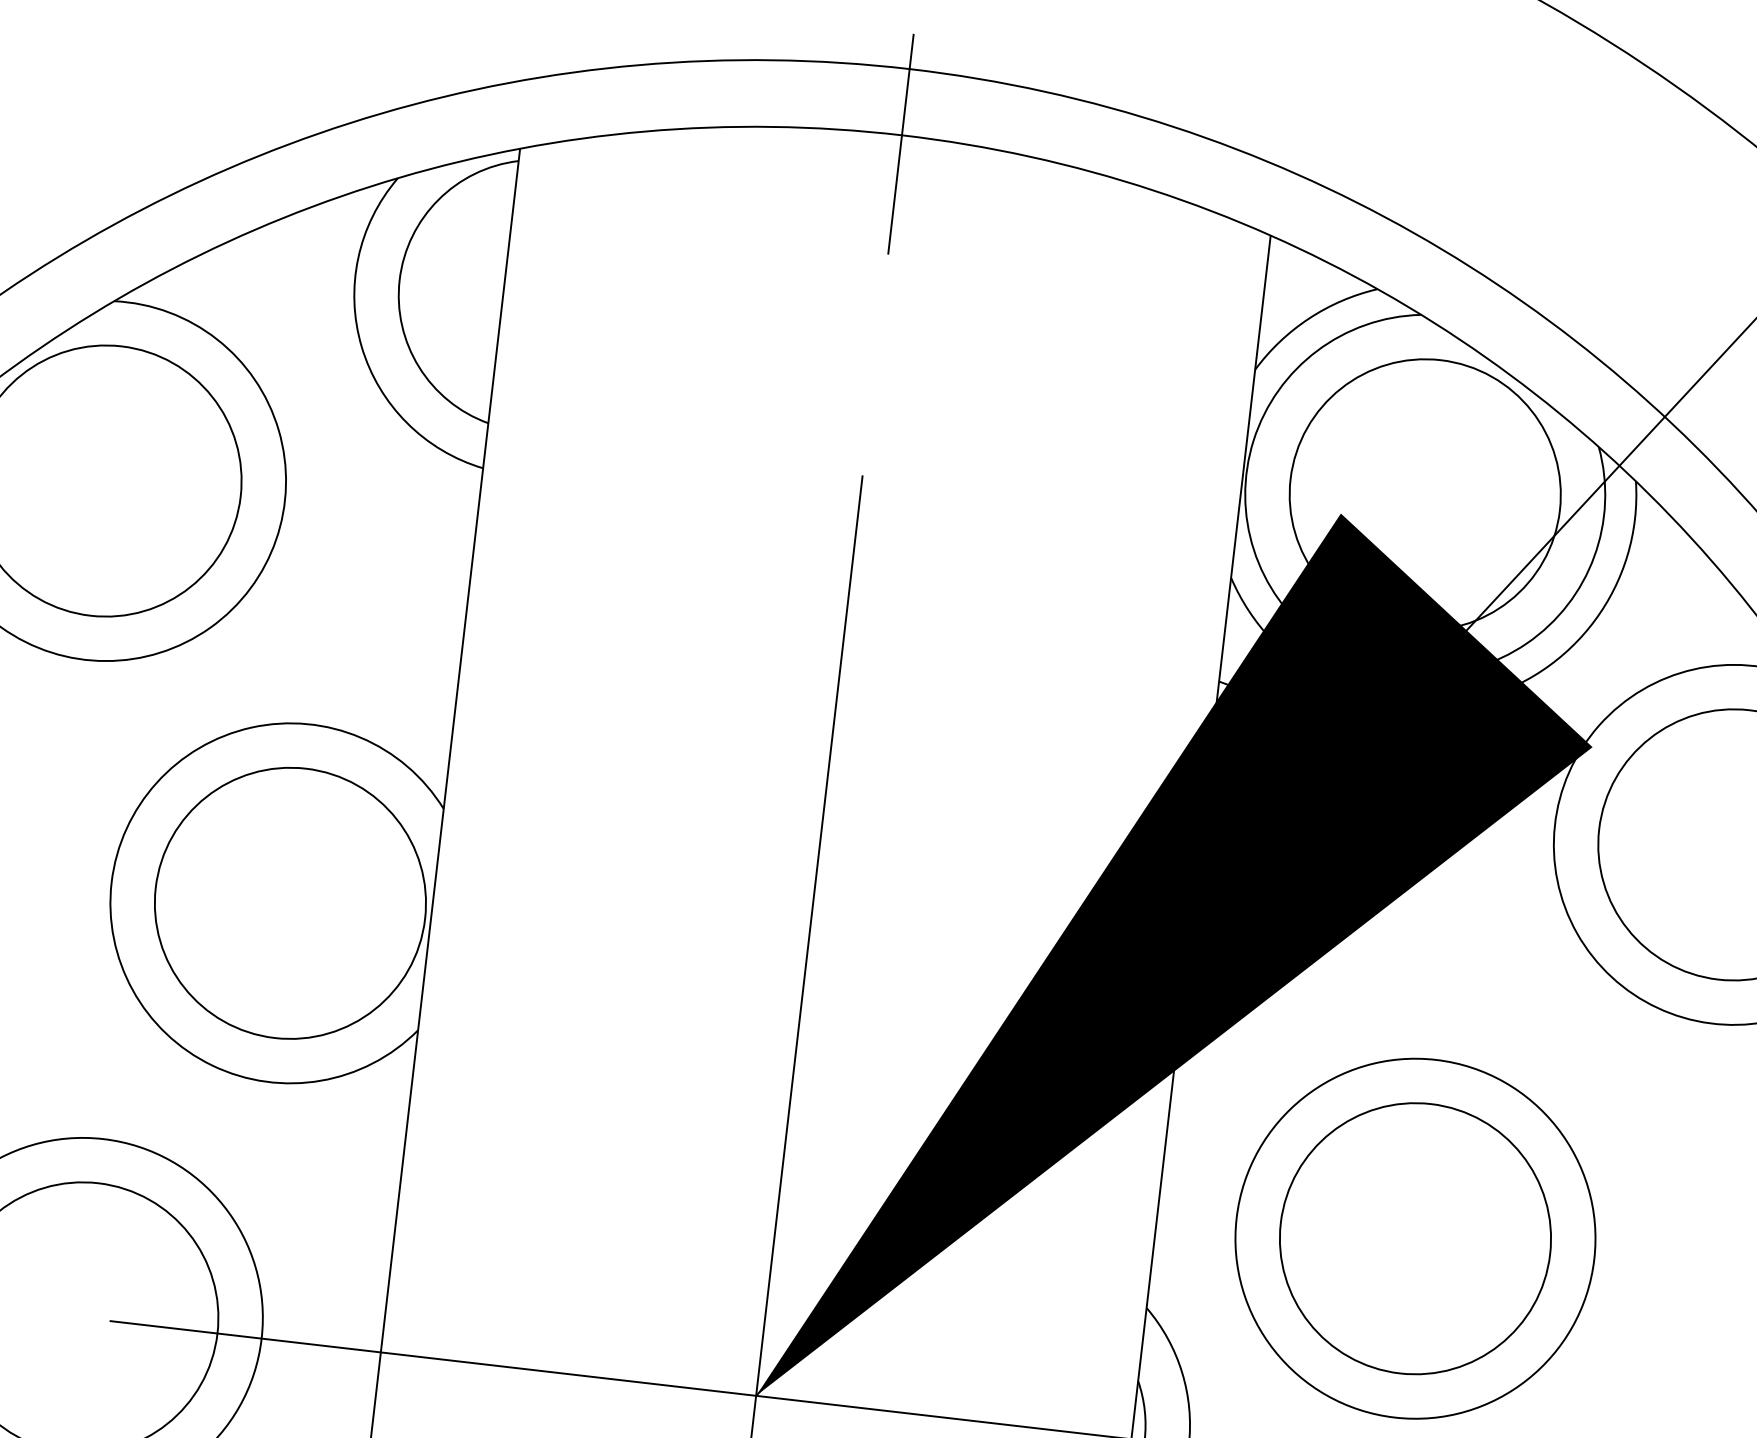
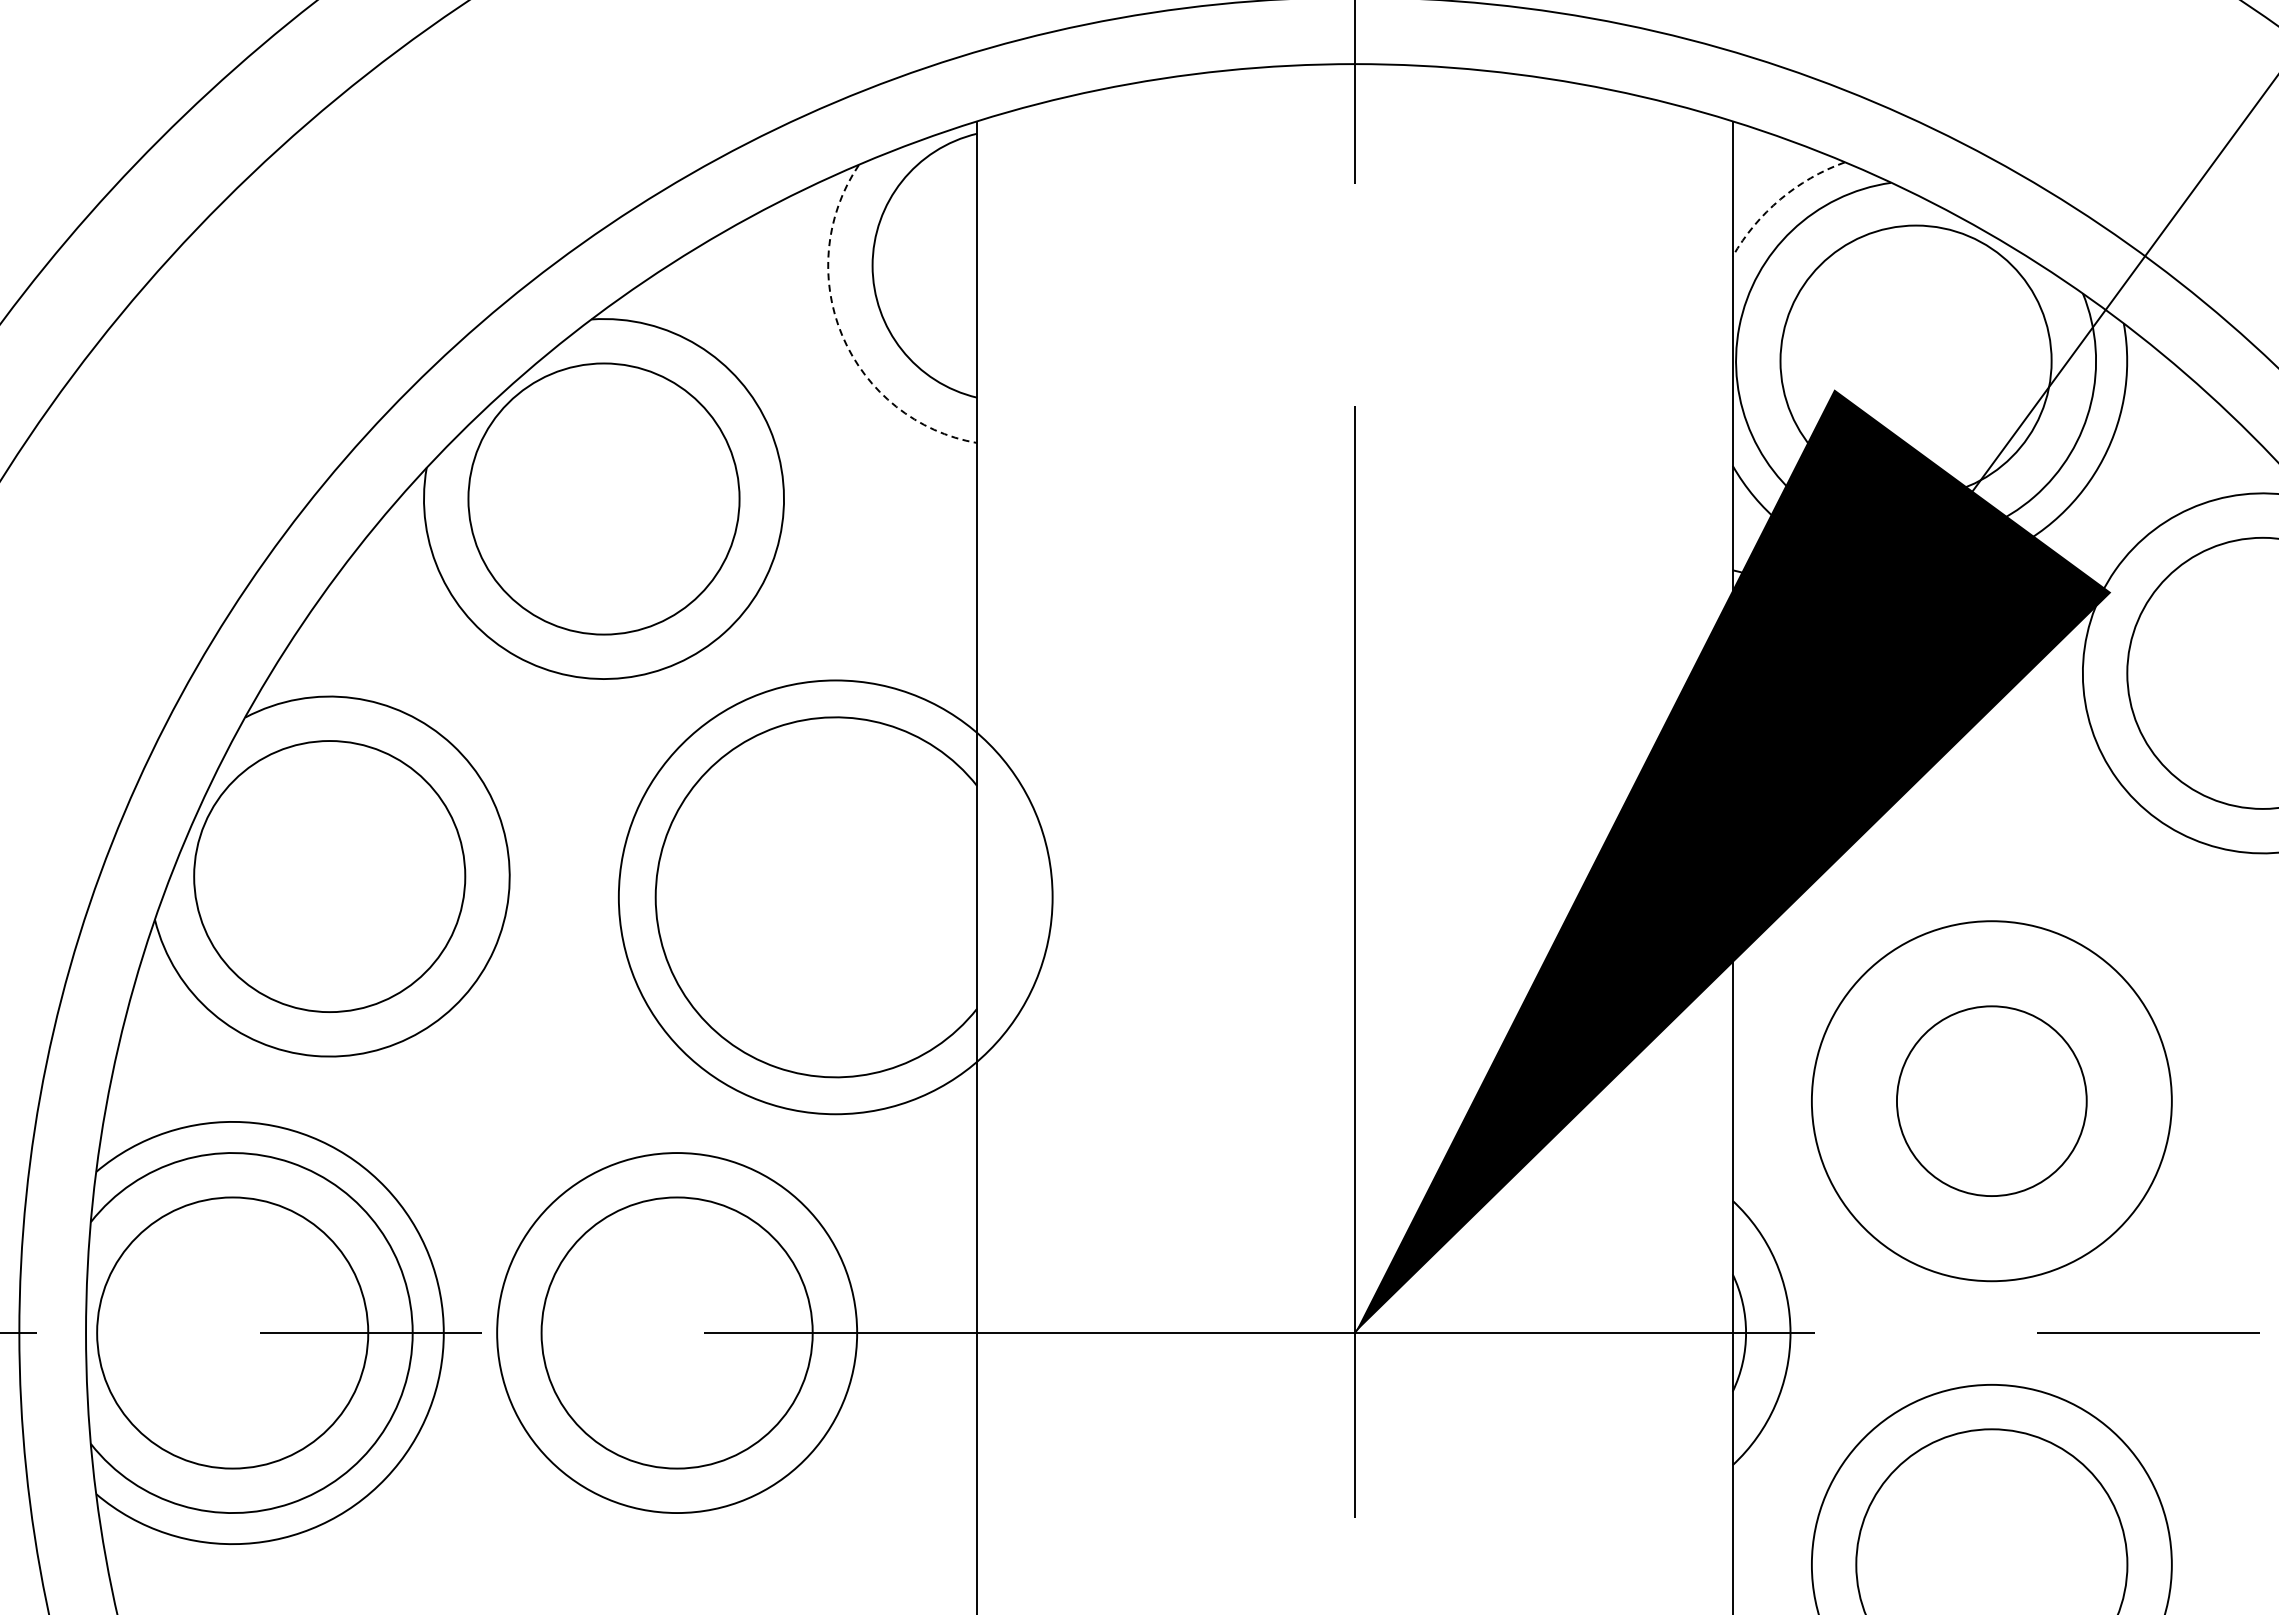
arc: (1309, 318) -> (1780, 199), solid -> dashed
arc: (361, 346) -> (842, 336), solid -> dashed
circle: (290, 902) -> (835, 896), size x1.6
circle: (1415, 1237) -> (1991, 1100), size x0.7

